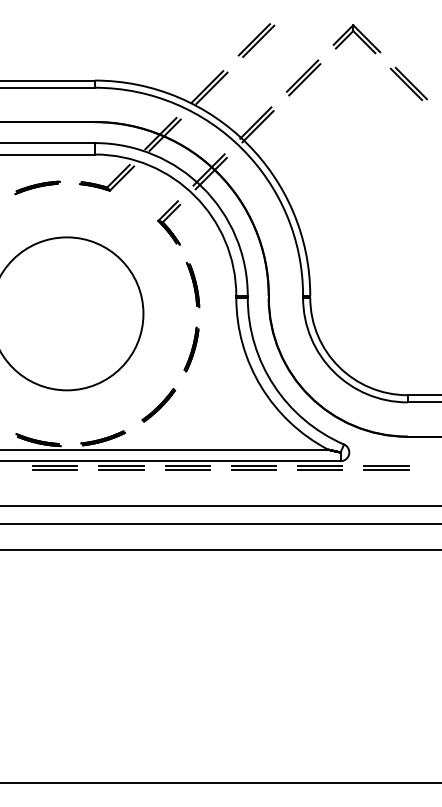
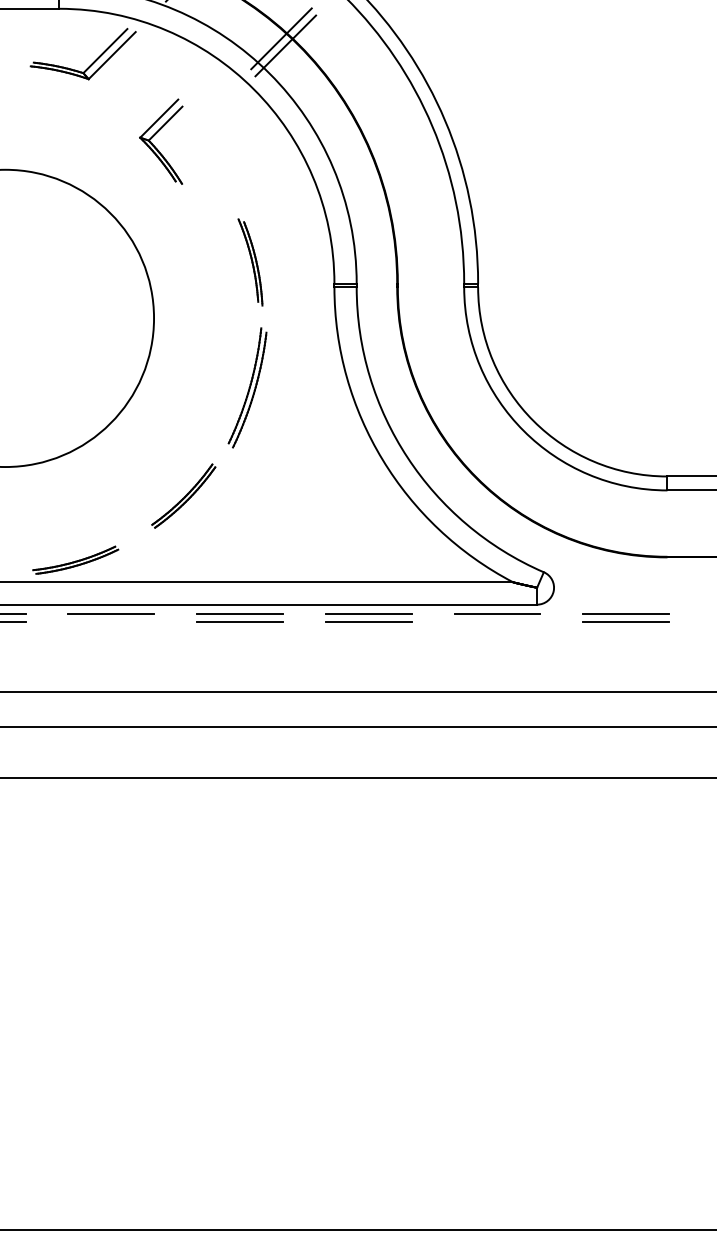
part: (169, 222) -> (161, 140), moved
part: (191, 349) -> (247, 387), size x1.4
line: (121, 470) -> (111, 622), removed
line: (320, 470) -> (498, 622), removed

